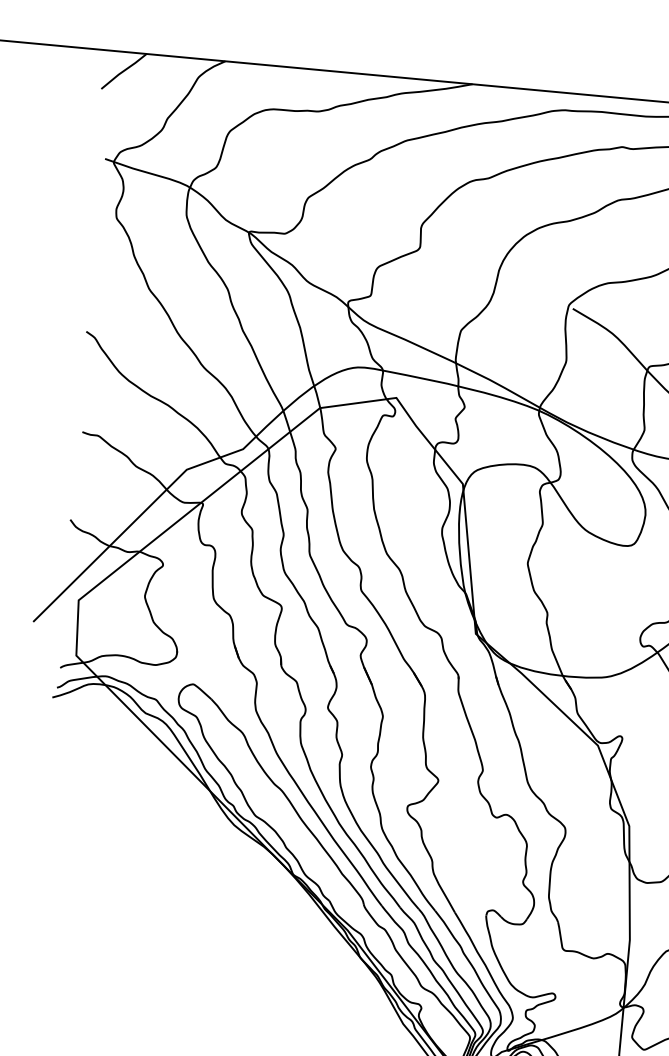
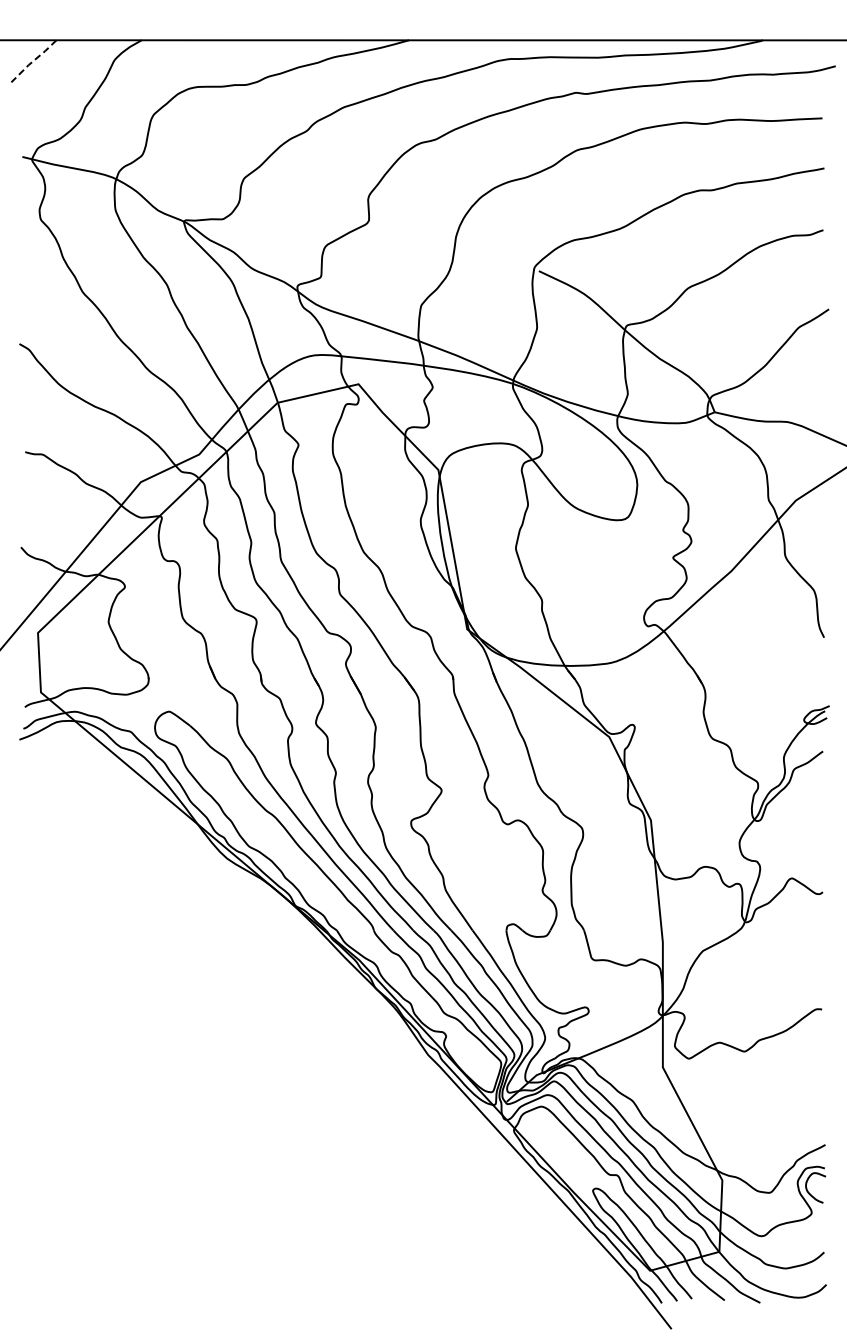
line: (123, 71) -> (33, 61), solid -> dashed

